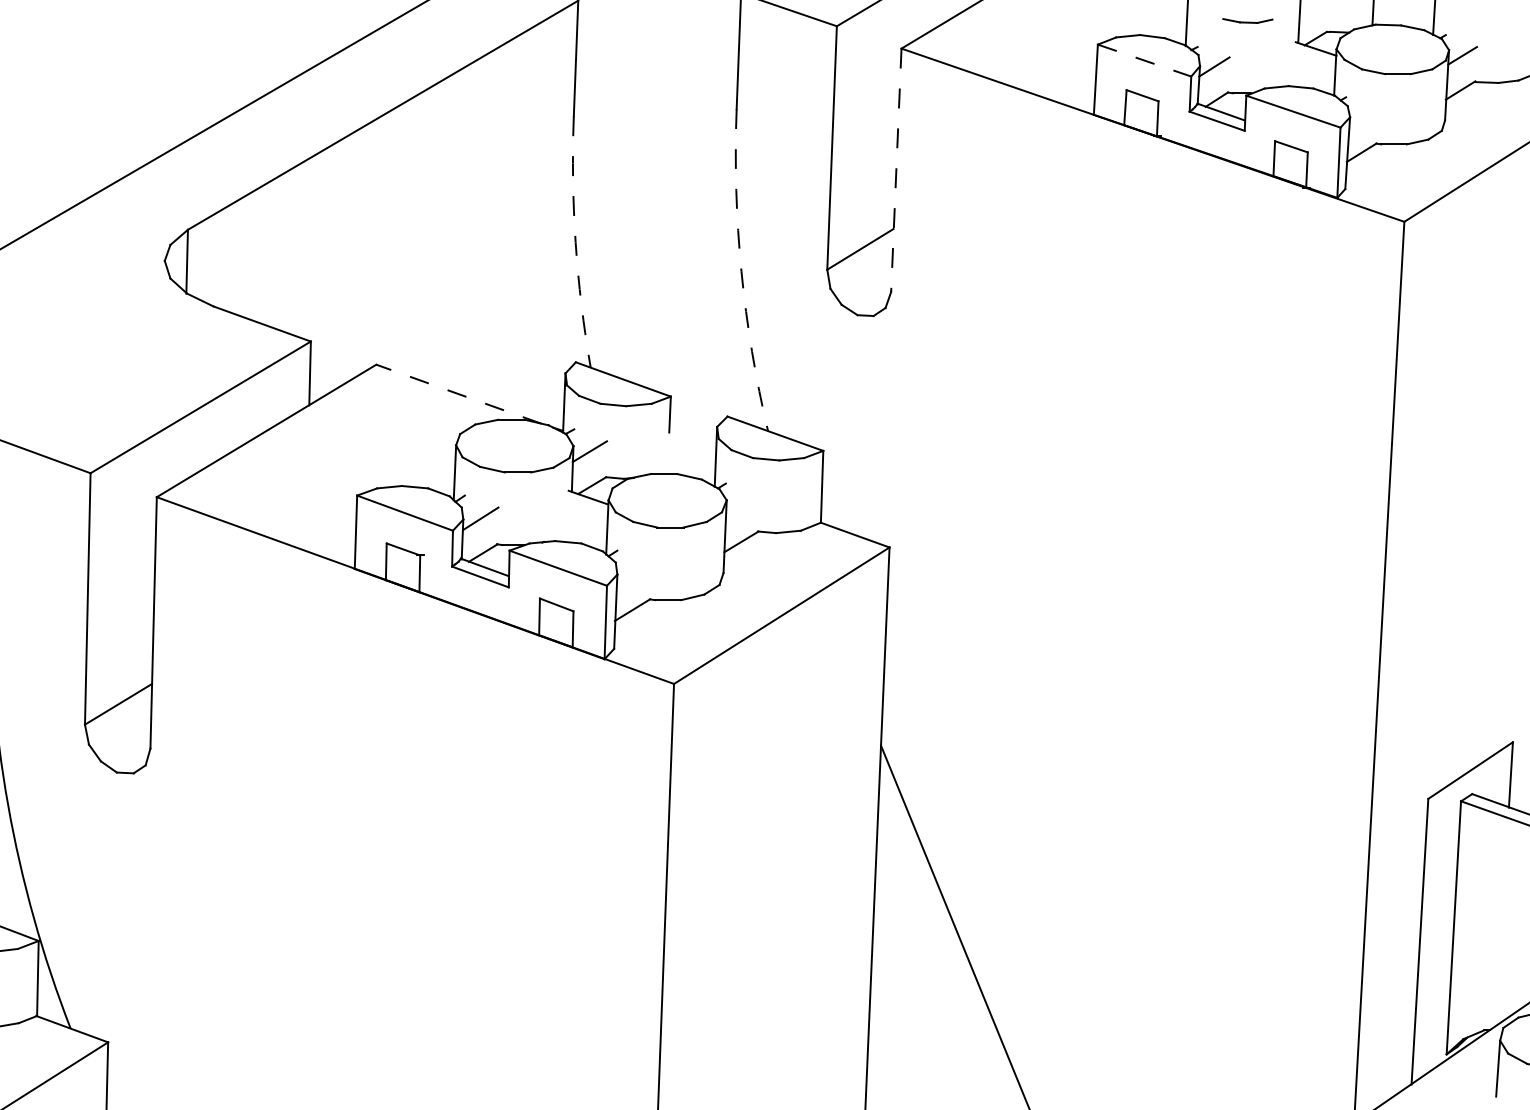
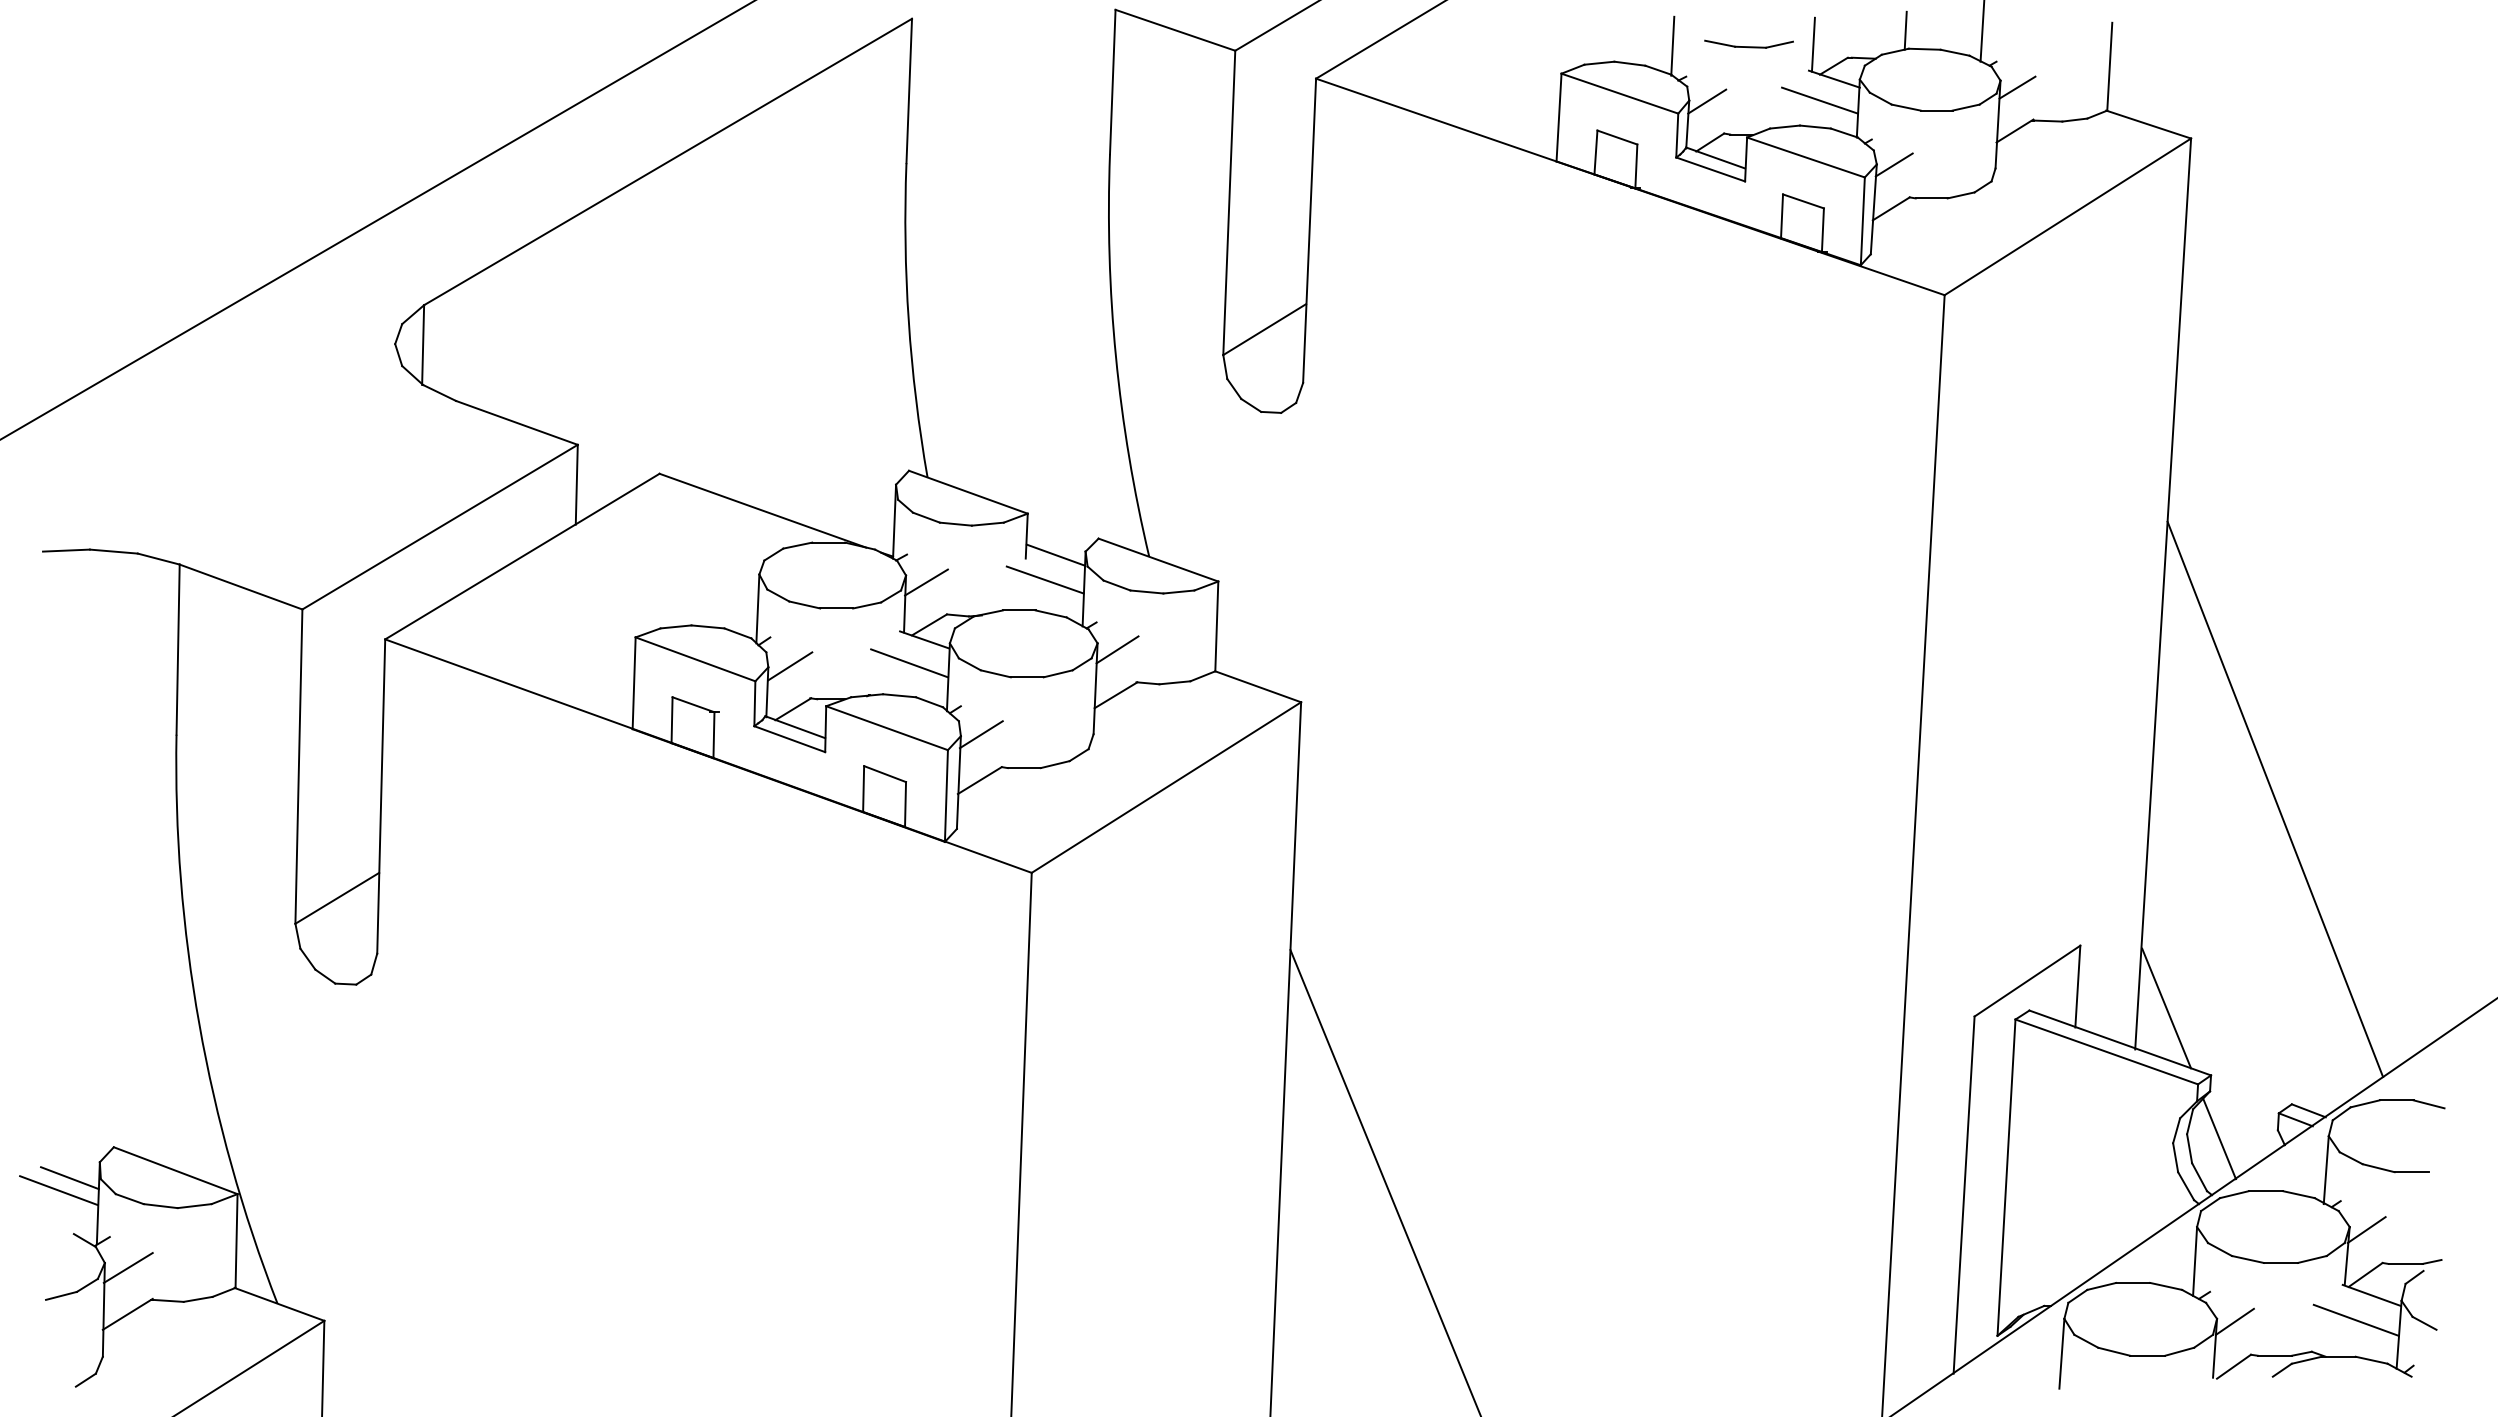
part: (1247, 20) -> (1748, 43), size x1.43
line: (1144, 60) -> (1619, 93), dashed -> solid
line: (1304, 66) -> (1819, 100), added
line: (1363, 117) -> (1893, 164), added
line: (896, 170) -> (1309, 231), dashed -> solid
arc: (575, 242) -> (908, 320), dashed -> solid
arc: (741, 270) -> (1115, 356), dashed -> solid
line: (458, 394) -> (762, 510), dashed -> solid
line: (693, 429) -> (1055, 554), added
line: (684, 449) -> (1044, 579), added
line: (742, 505) -> (1117, 649), added
line: (576, 516) -> (909, 663), added
line: (633, 573) -> (980, 734), added

